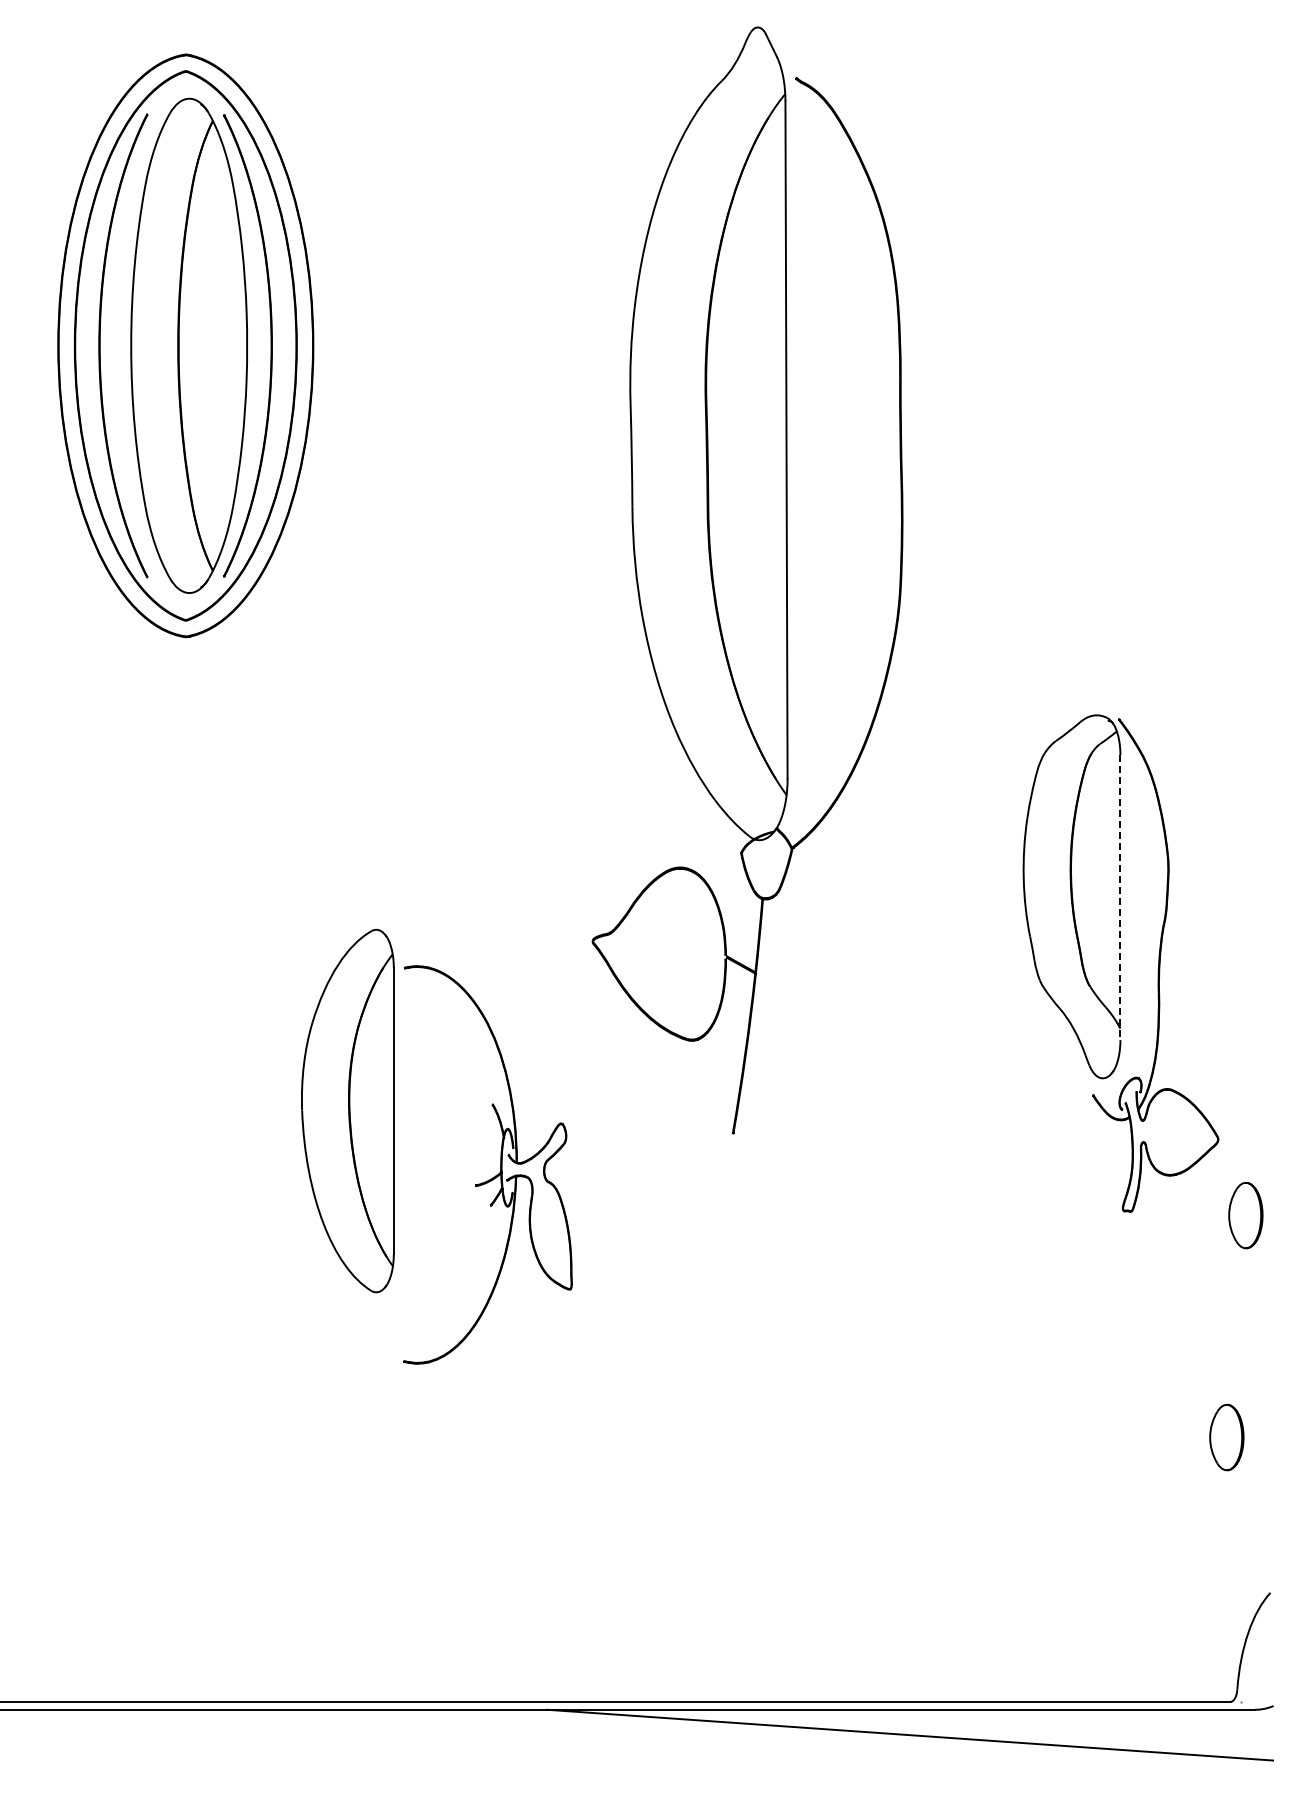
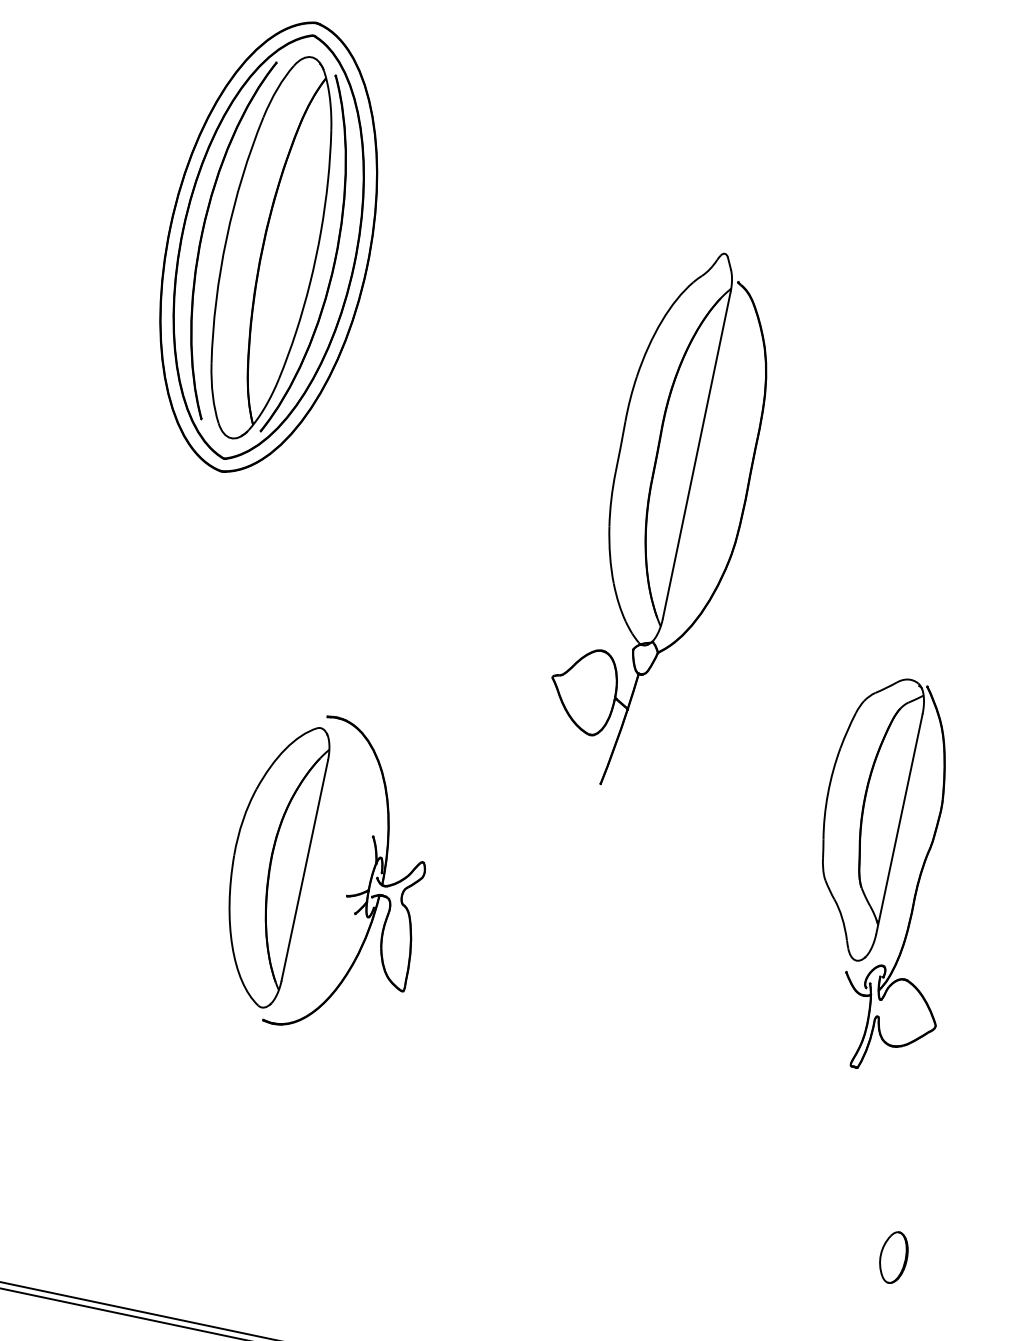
part: (747, 579) -> (663, 518), size x0.62
line: (1120, 898) -> (899, 824), dashed -> solid
part: (500, 1164) -> (369, 883), moved
part: (1245, 1215) -> (944, 1089), removed

